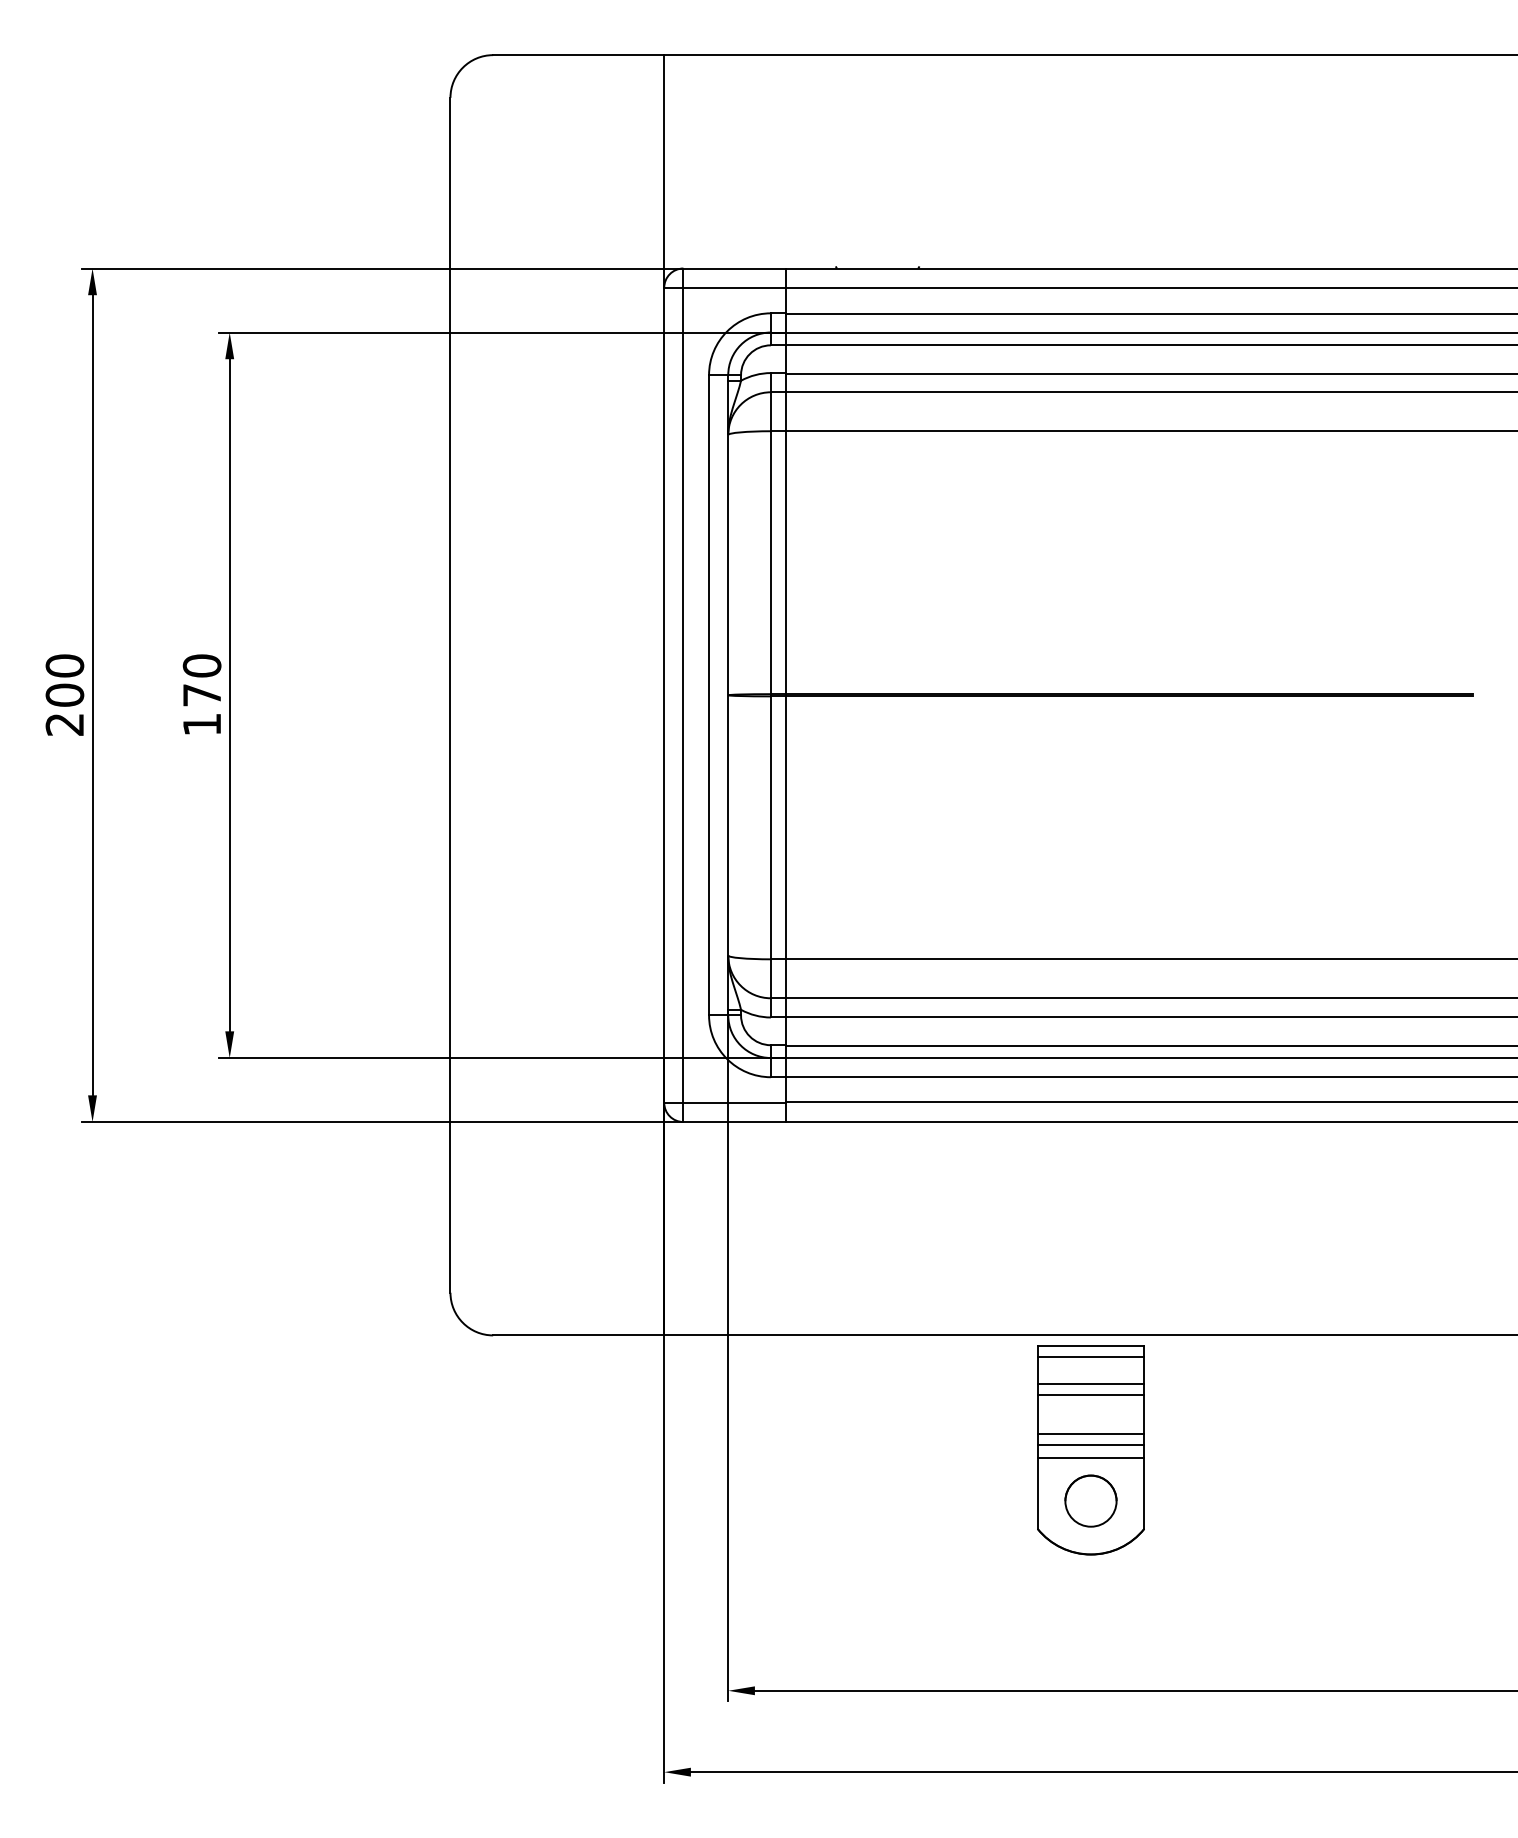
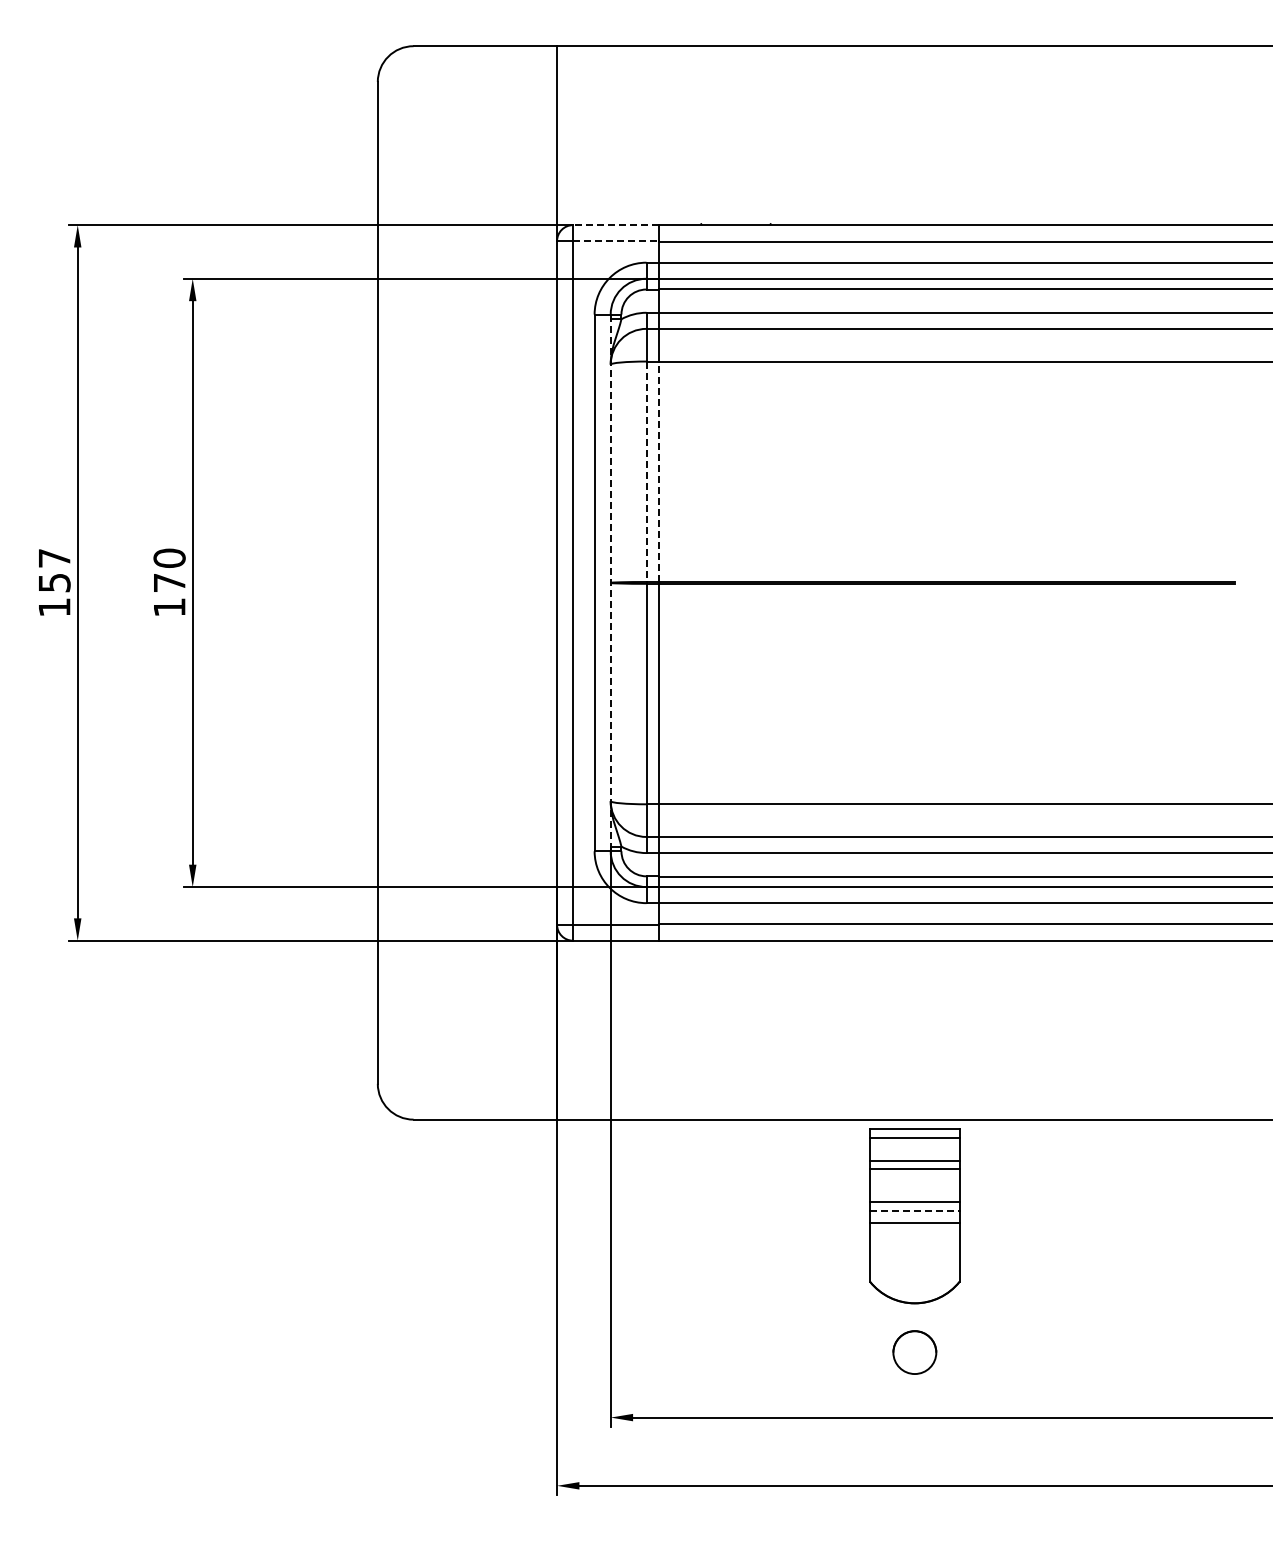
line: (735, 268) -> (616, 225), solid -> dashed
line: (735, 288) -> (616, 241), solid -> dashed
line: (786, 562) -> (659, 471), solid -> dashed
line: (770, 563) -> (646, 472), solid -> dashed
text: (64, 694) -> (54, 582), 200 -> 157
line: (727, 695) -> (610, 583), solid -> dashed
line: (1090, 1444) -> (914, 1211), solid -> dashed
part: (1090, 1501) -> (914, 1352), moved

